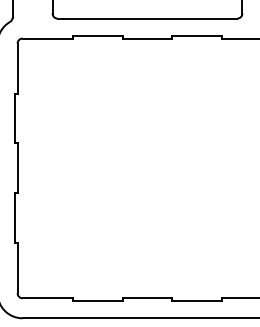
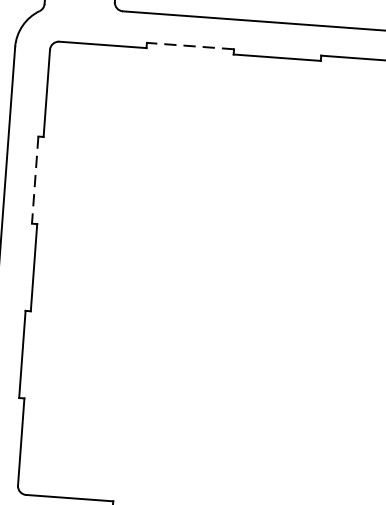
line: (97, 35) -> (190, 45), solid -> dashed
line: (14, 118) -> (34, 180), solid -> dashed

